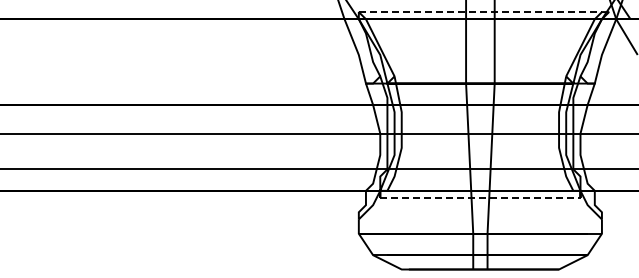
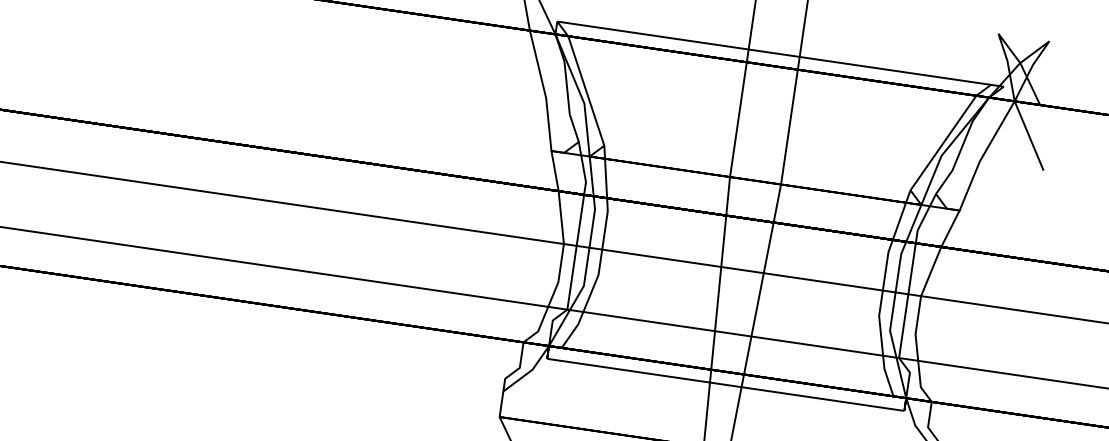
line: (480, 12) -> (774, 54), dashed -> solid
line: (480, 197) -> (726, 384), dashed -> solid

